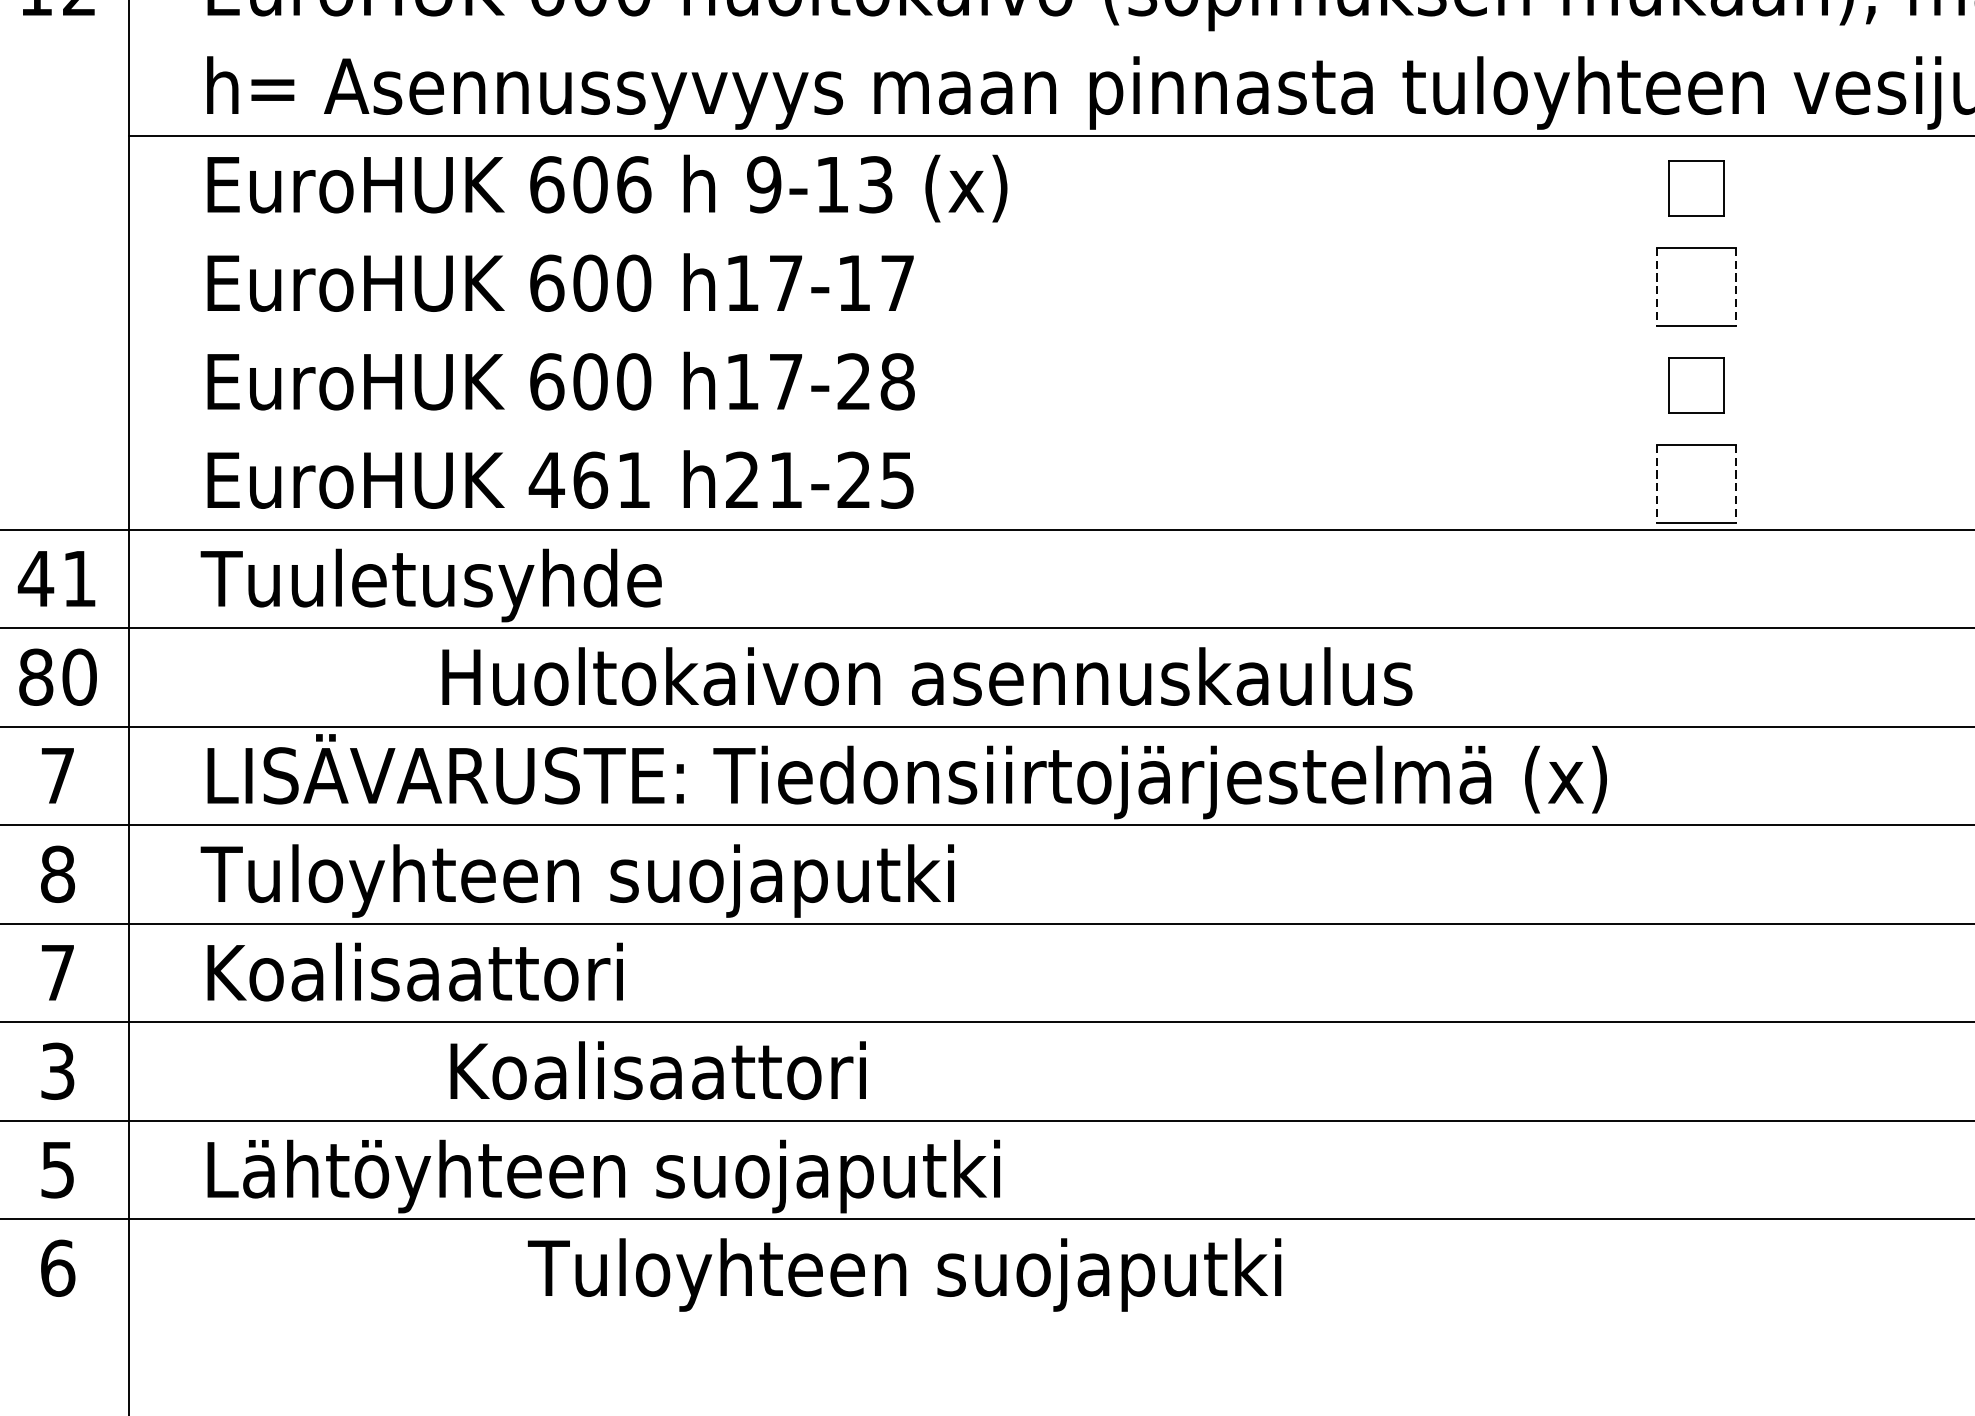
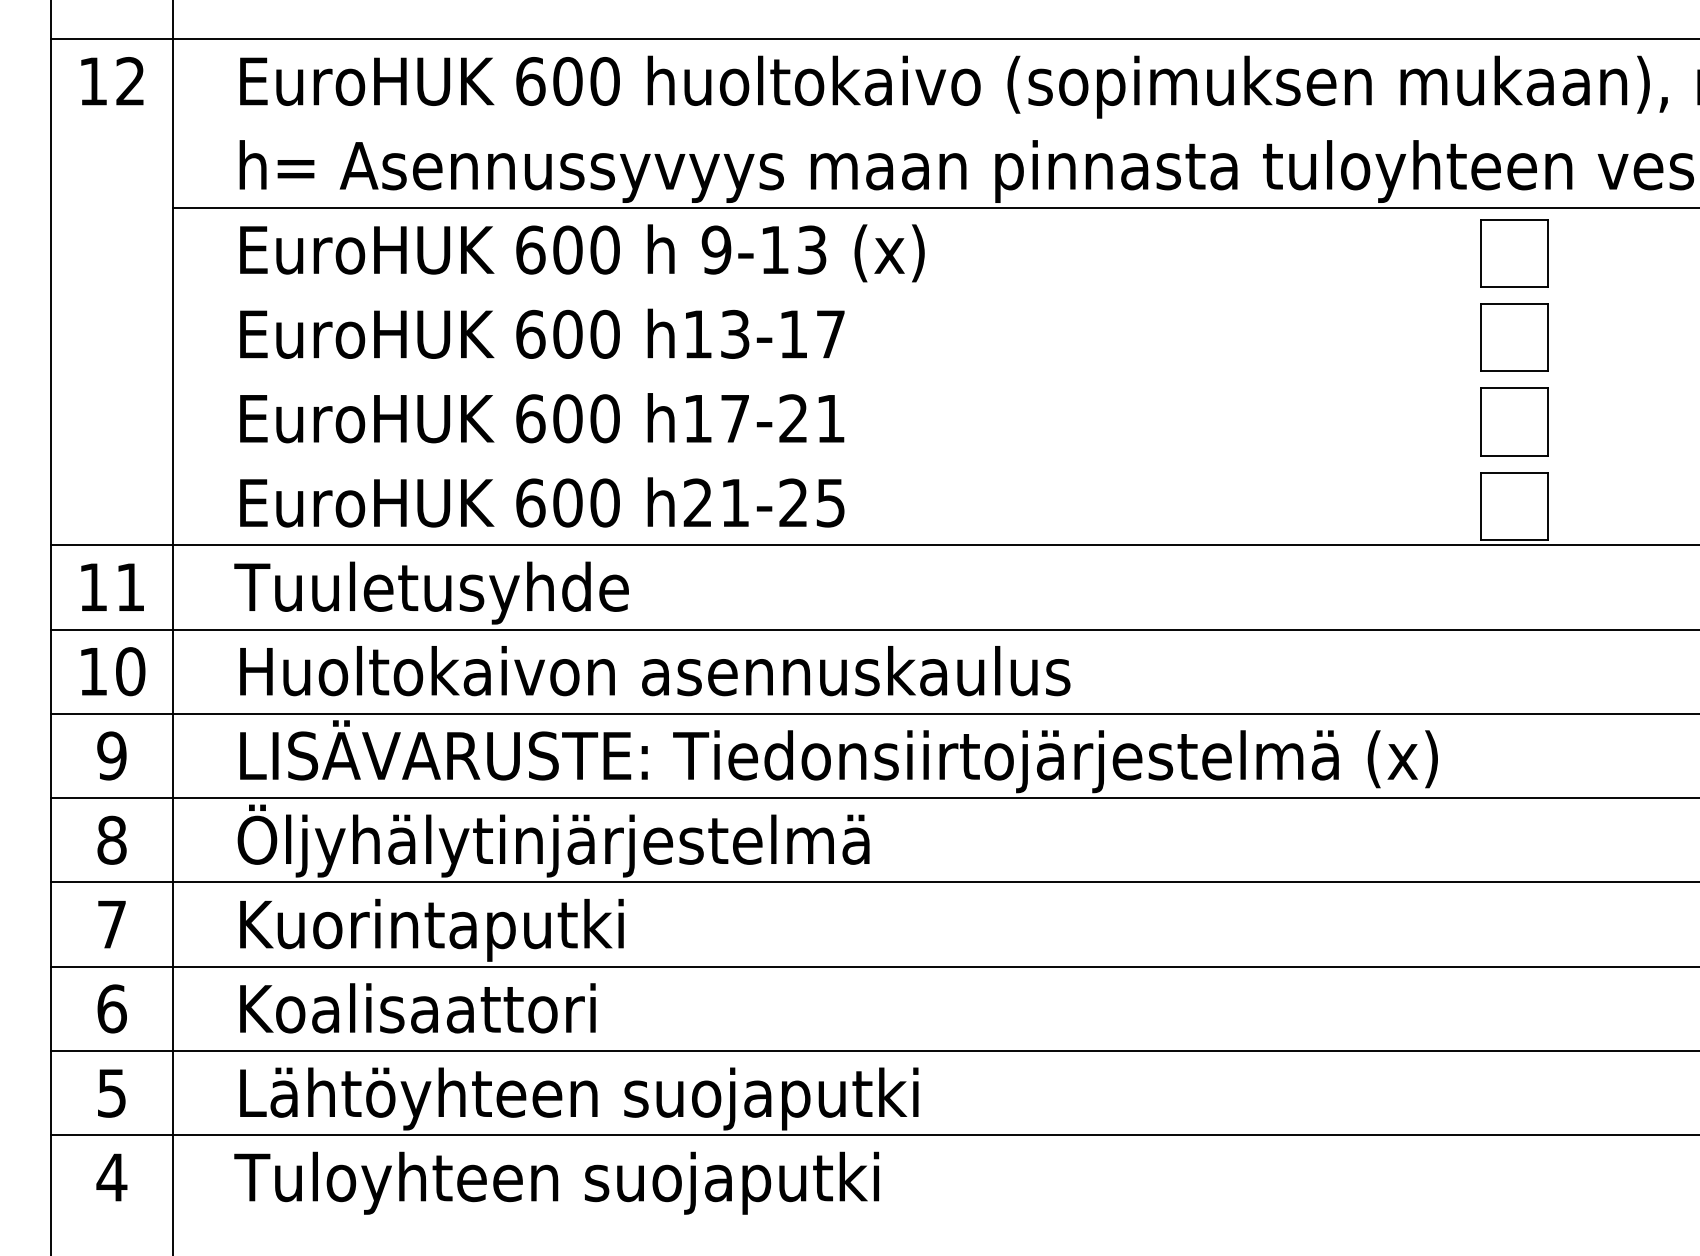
text: (634, 184) -> (605, 249), 606 -> 600
part: (1696, 188) -> (1514, 253), size x1.43
text: (786, 282) -> (735, 333), h17-17 -> h13-17
line: (1656, 286) -> (1480, 337), dashed -> solid
line: (1734, 286) -> (1547, 337), dashed -> solid
text: (897, 381) -> (830, 418), h17-28 -> h17-21
part: (1696, 385) -> (1514, 421), size x1.43
text: (590, 479) -> (567, 502), 461 -> 600
line: (1656, 484) -> (1480, 506), dashed -> solid
line: (1734, 484) -> (1547, 506), dashed -> solid
text: (35, 577) -> (92, 586), 41 -> 11
text: (36, 677) -> (93, 671), 80 -> 10
text: (927, 677) -> (655, 671), moved
text: (57, 775) -> (111, 755), 7 -> 9
text: (577, 874) -> (556, 840), Tuloyhteen suojaputki -> Öljyhälytinjärjestelmä
text: (452, 978) -> (449, 929), Koalisaattori -> Kuorintaputki
text: (57, 1070) -> (111, 1008), 3 -> 6
text: (657, 1070) -> (417, 1008), moved
text: (57, 1268) -> (111, 1177), 6 -> 4
text: (904, 1274) -> (556, 1182), moved

